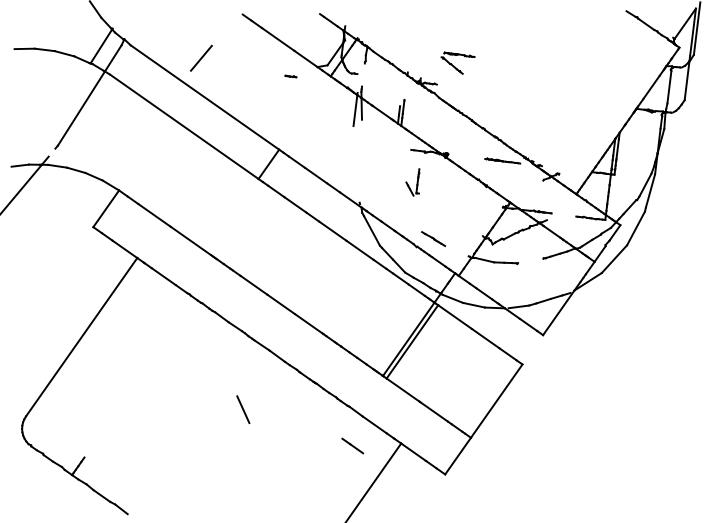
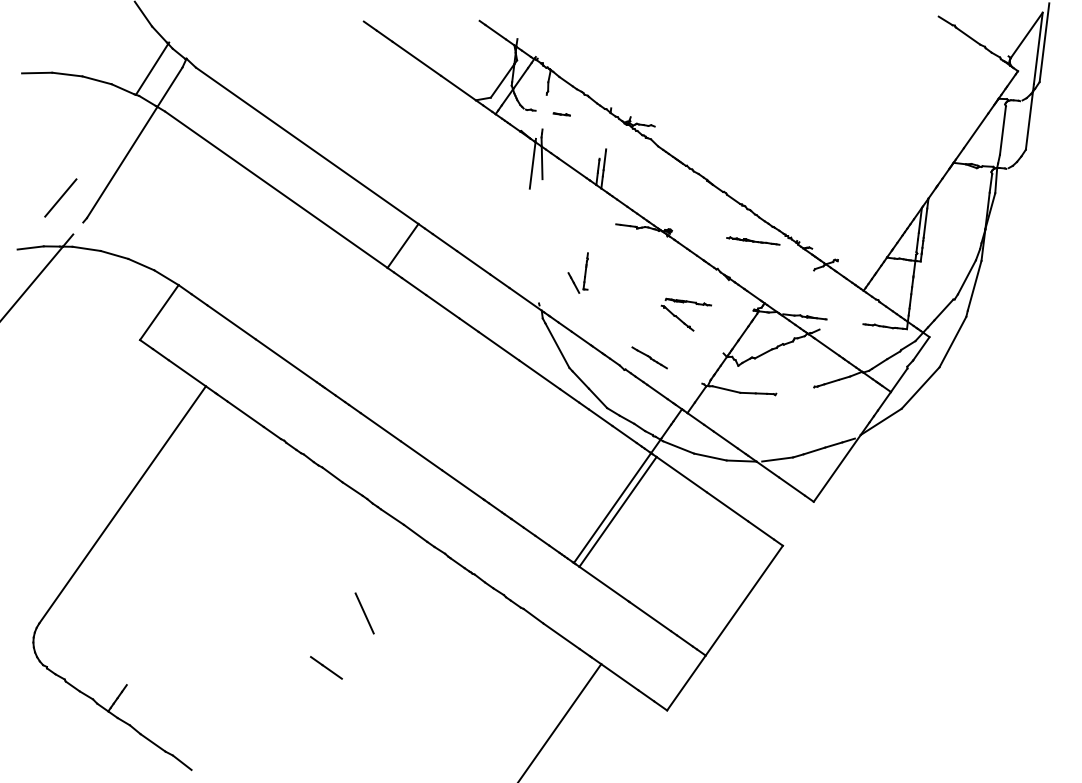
line: (201, 57) -> (60, 196), moved
part: (457, 62) -> (685, 313), moved
part: (290, 76) -> (561, 114), moved
part: (412, 182) -> (577, 273), moved
line: (352, 445) -> (326, 667), moved

